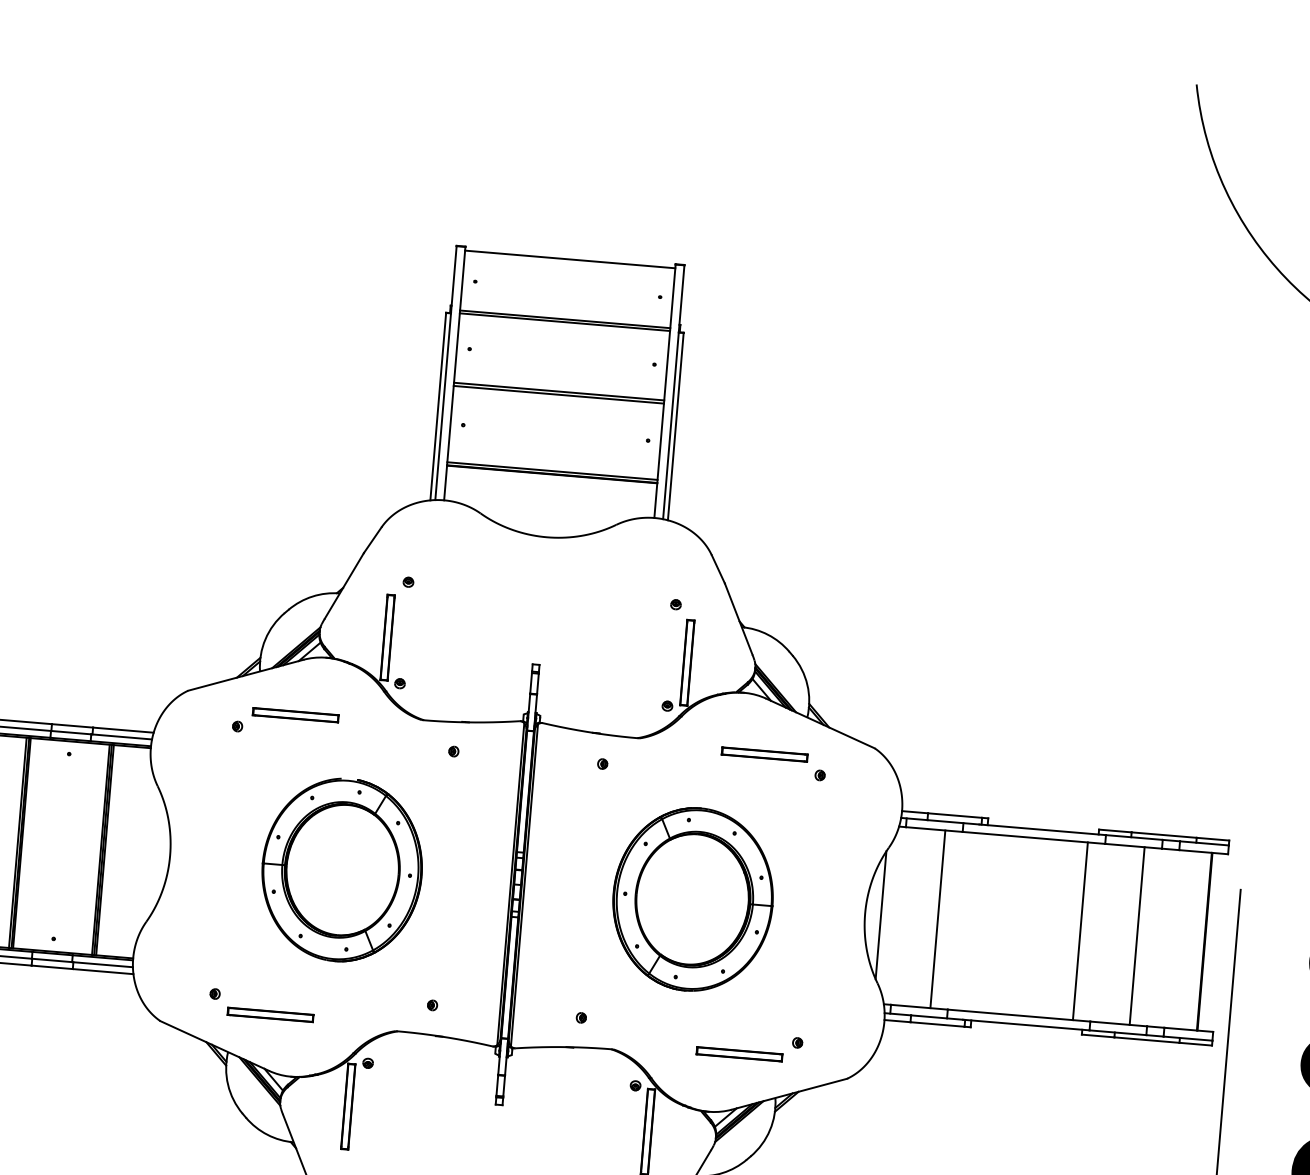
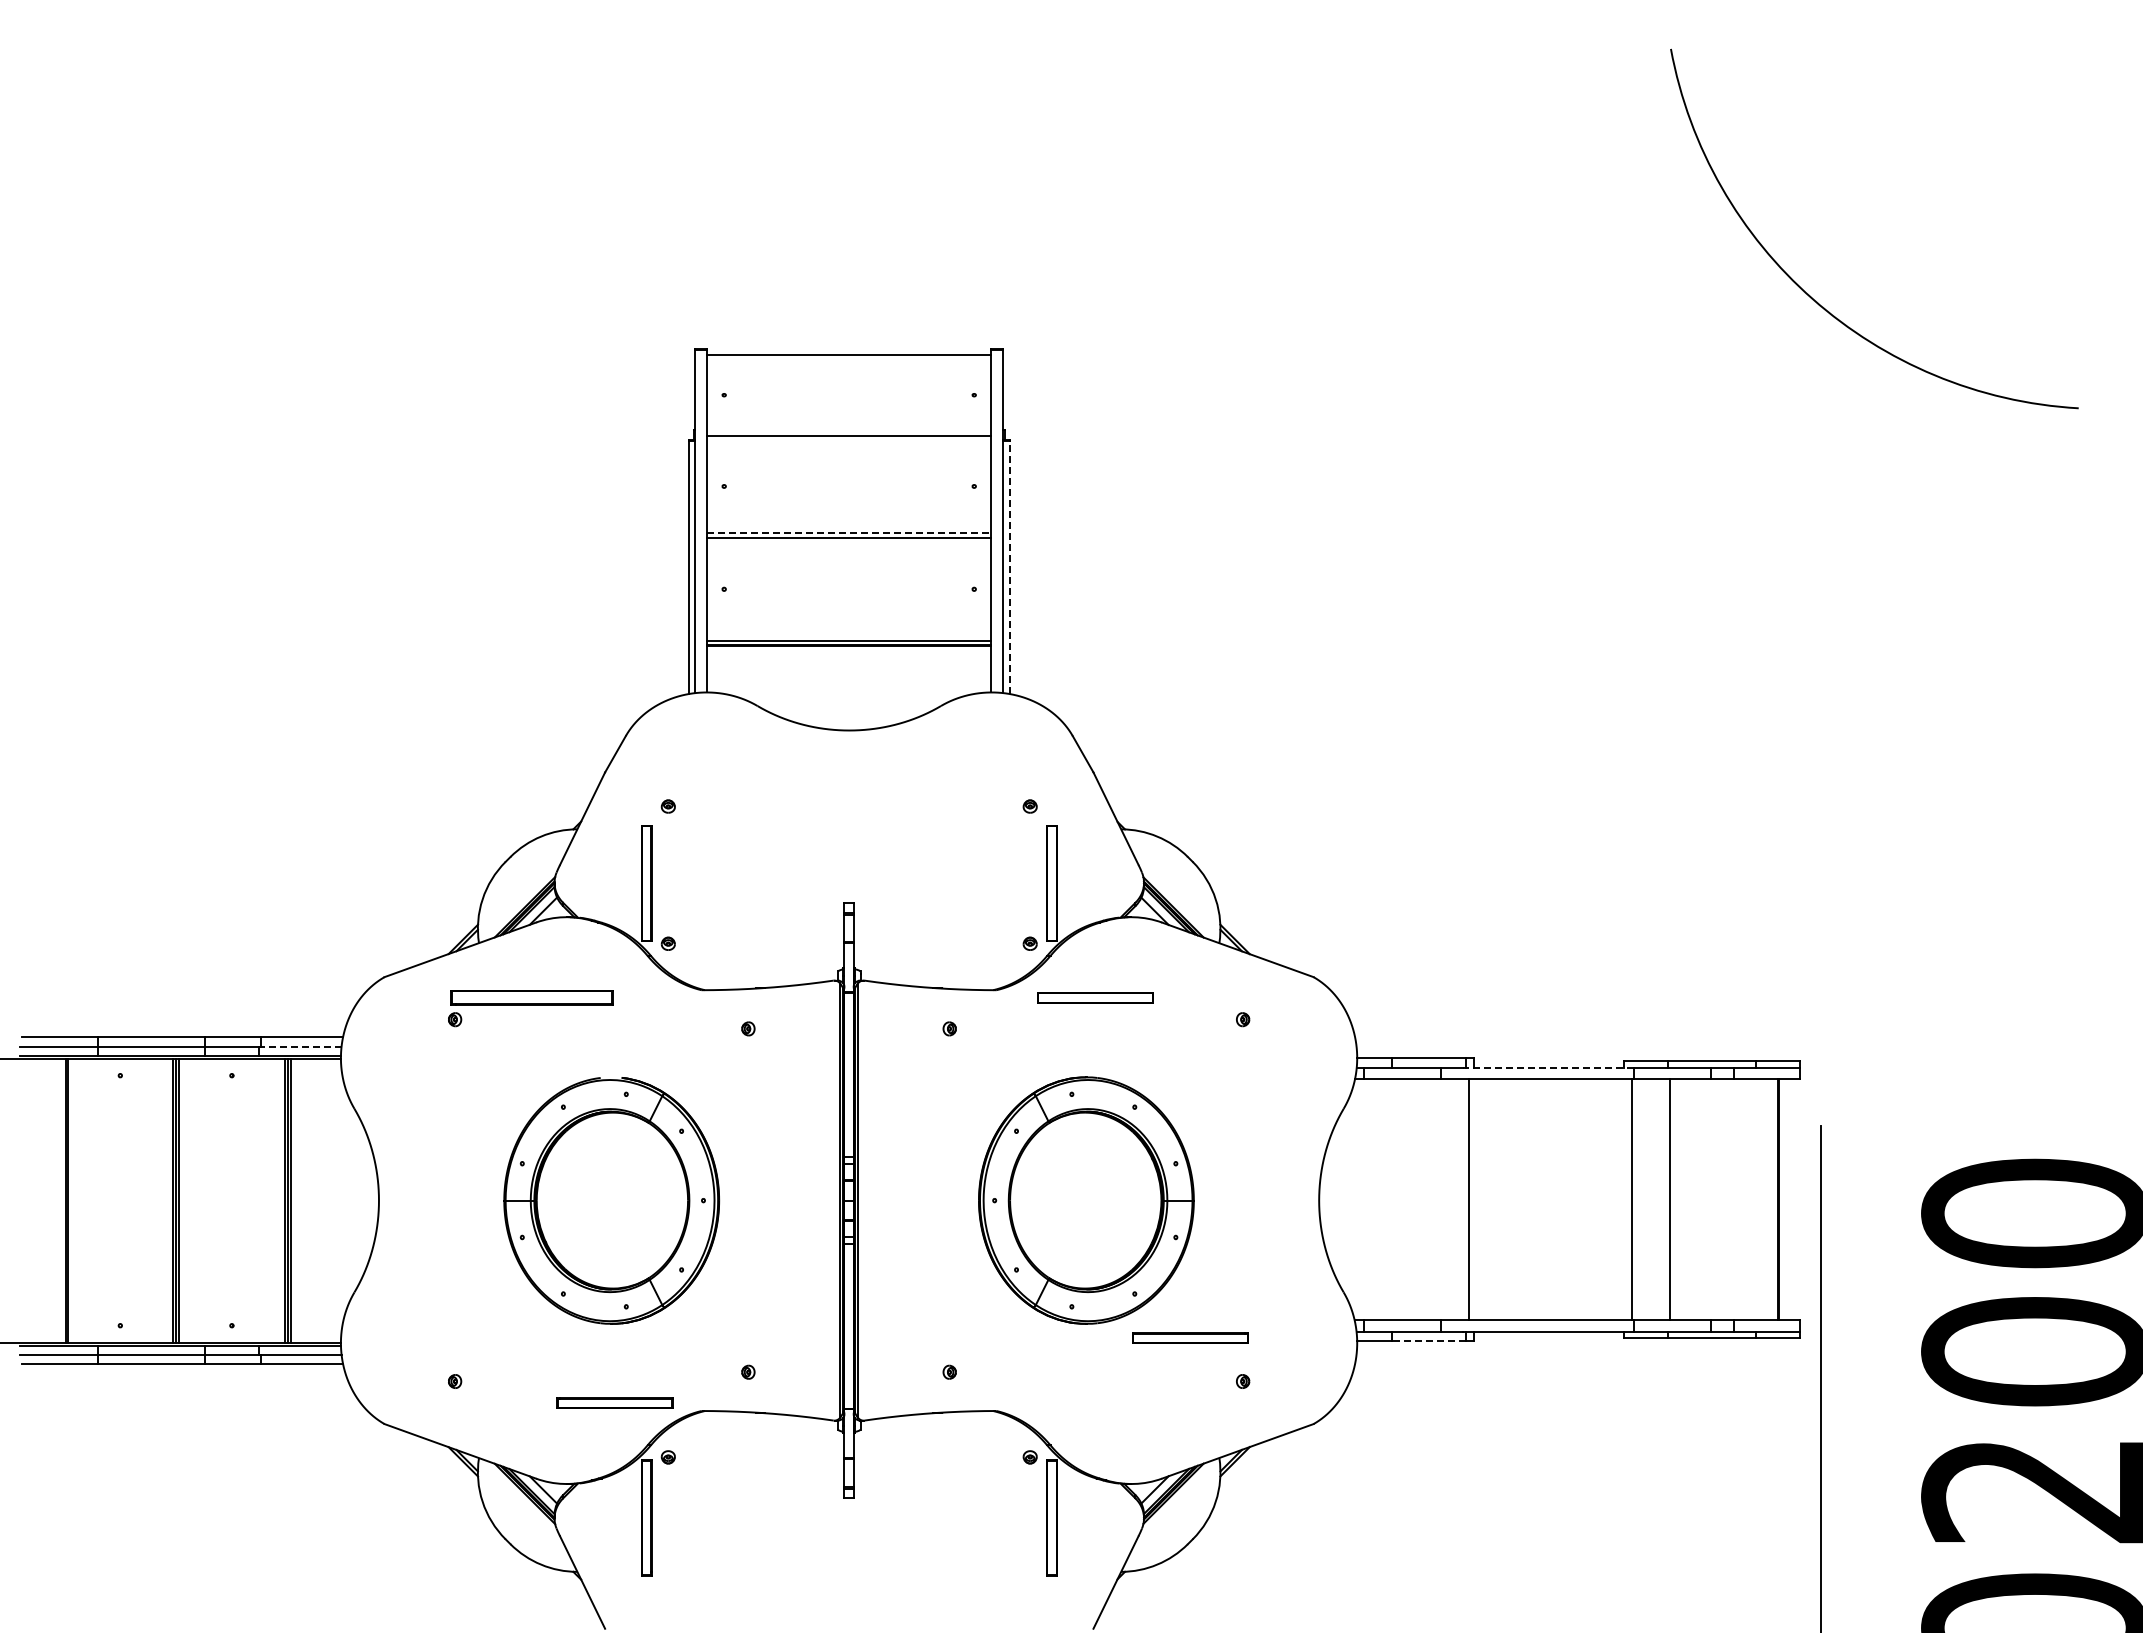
line: (565, 322) -> (849, 439), removed
line: (559, 391) -> (849, 533), solid -> dashed
line: (675, 426) -> (1009, 567), solid -> dashed
part: (295, 714) -> (531, 997), size x1.4
line: (120, 736) -> (299, 1046), solid -> dashed
part: (764, 754) -> (1095, 997), moved
line: (1042, 829) -> (1548, 1067), solid -> dashed
line: (880, 915) -> (1340, 1200), removed
line: (937, 919) -> (1468, 1199), moved
line: (1080, 931) -> (1670, 1199), moved
line: (1137, 935) -> (1632, 1199), moved
part: (270, 1014) -> (614, 1402), moved
line: (937, 1024) -> (1428, 1340), solid -> dashed
part: (739, 1053) -> (1190, 1337), moved

